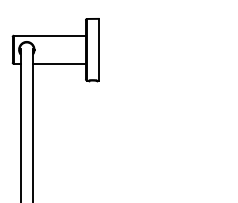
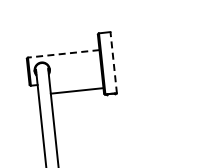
line: (49, 35) -> (63, 53), solid -> dashed
line: (98, 49) -> (113, 62), solid -> dashed
line: (58, 63) -> (76, 90), moved

